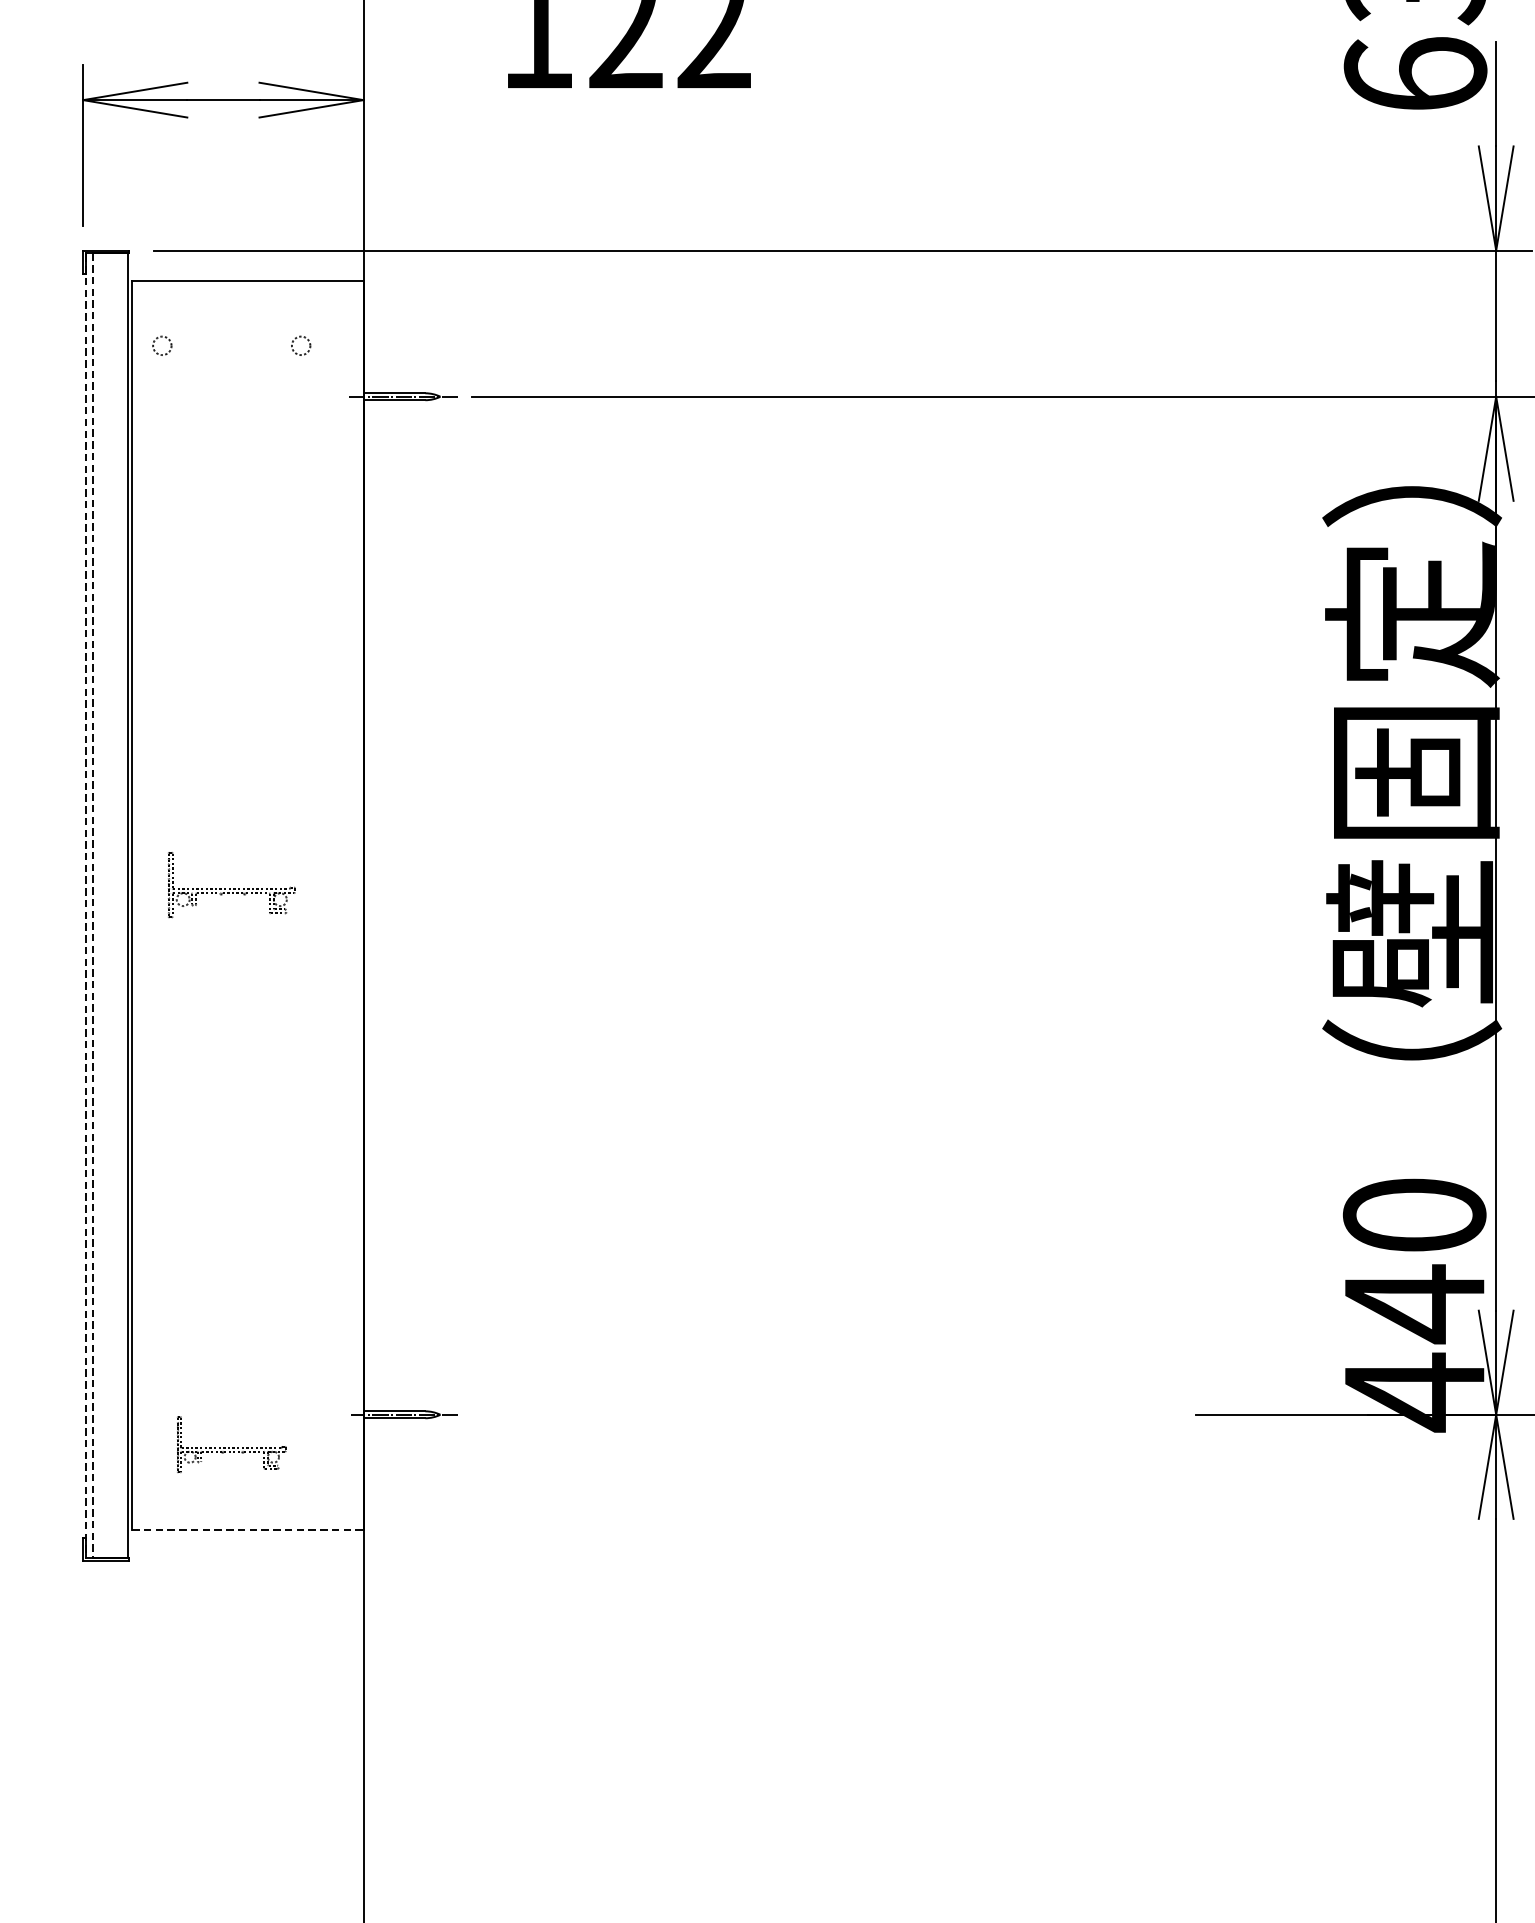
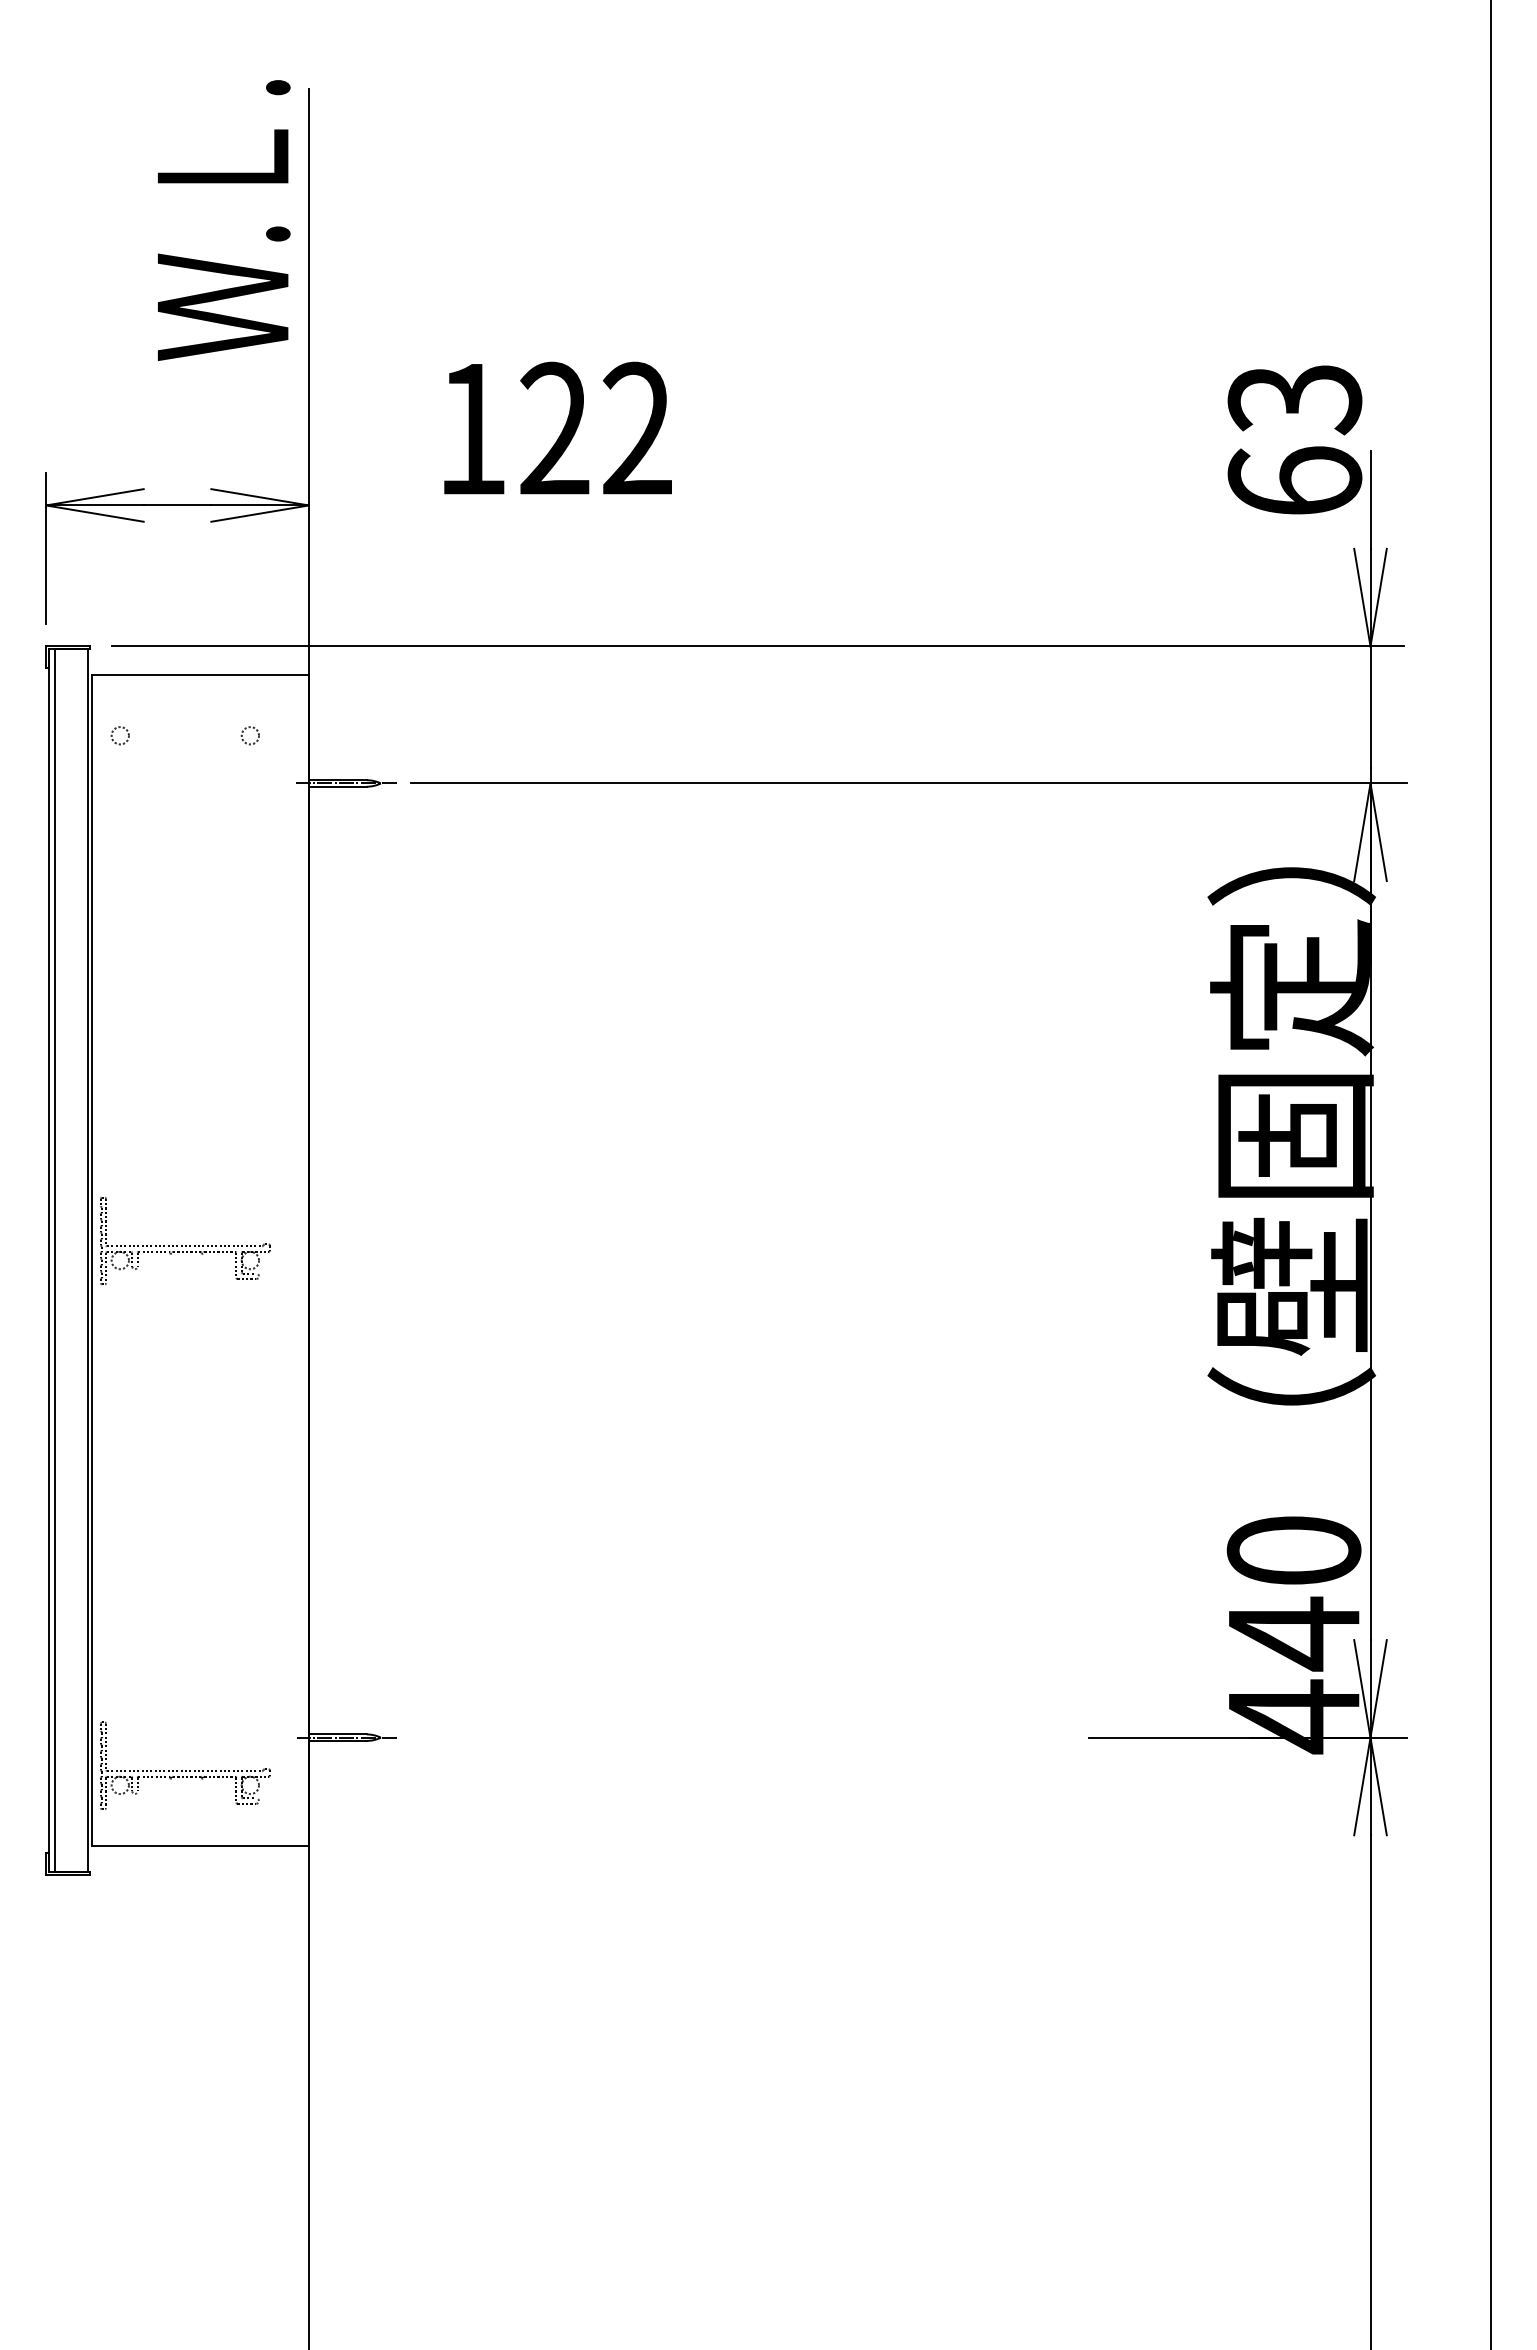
part: (231, 885) -> (185, 1241), size x1.43
line: (93, 905) -> (55, 1260), dashed -> solid
line: (85, 906) -> (48, 1261), dashed -> solid
part: (231, 1444) -> (185, 1765), size x1.67
line: (248, 1530) -> (201, 1846), dashed -> solid

